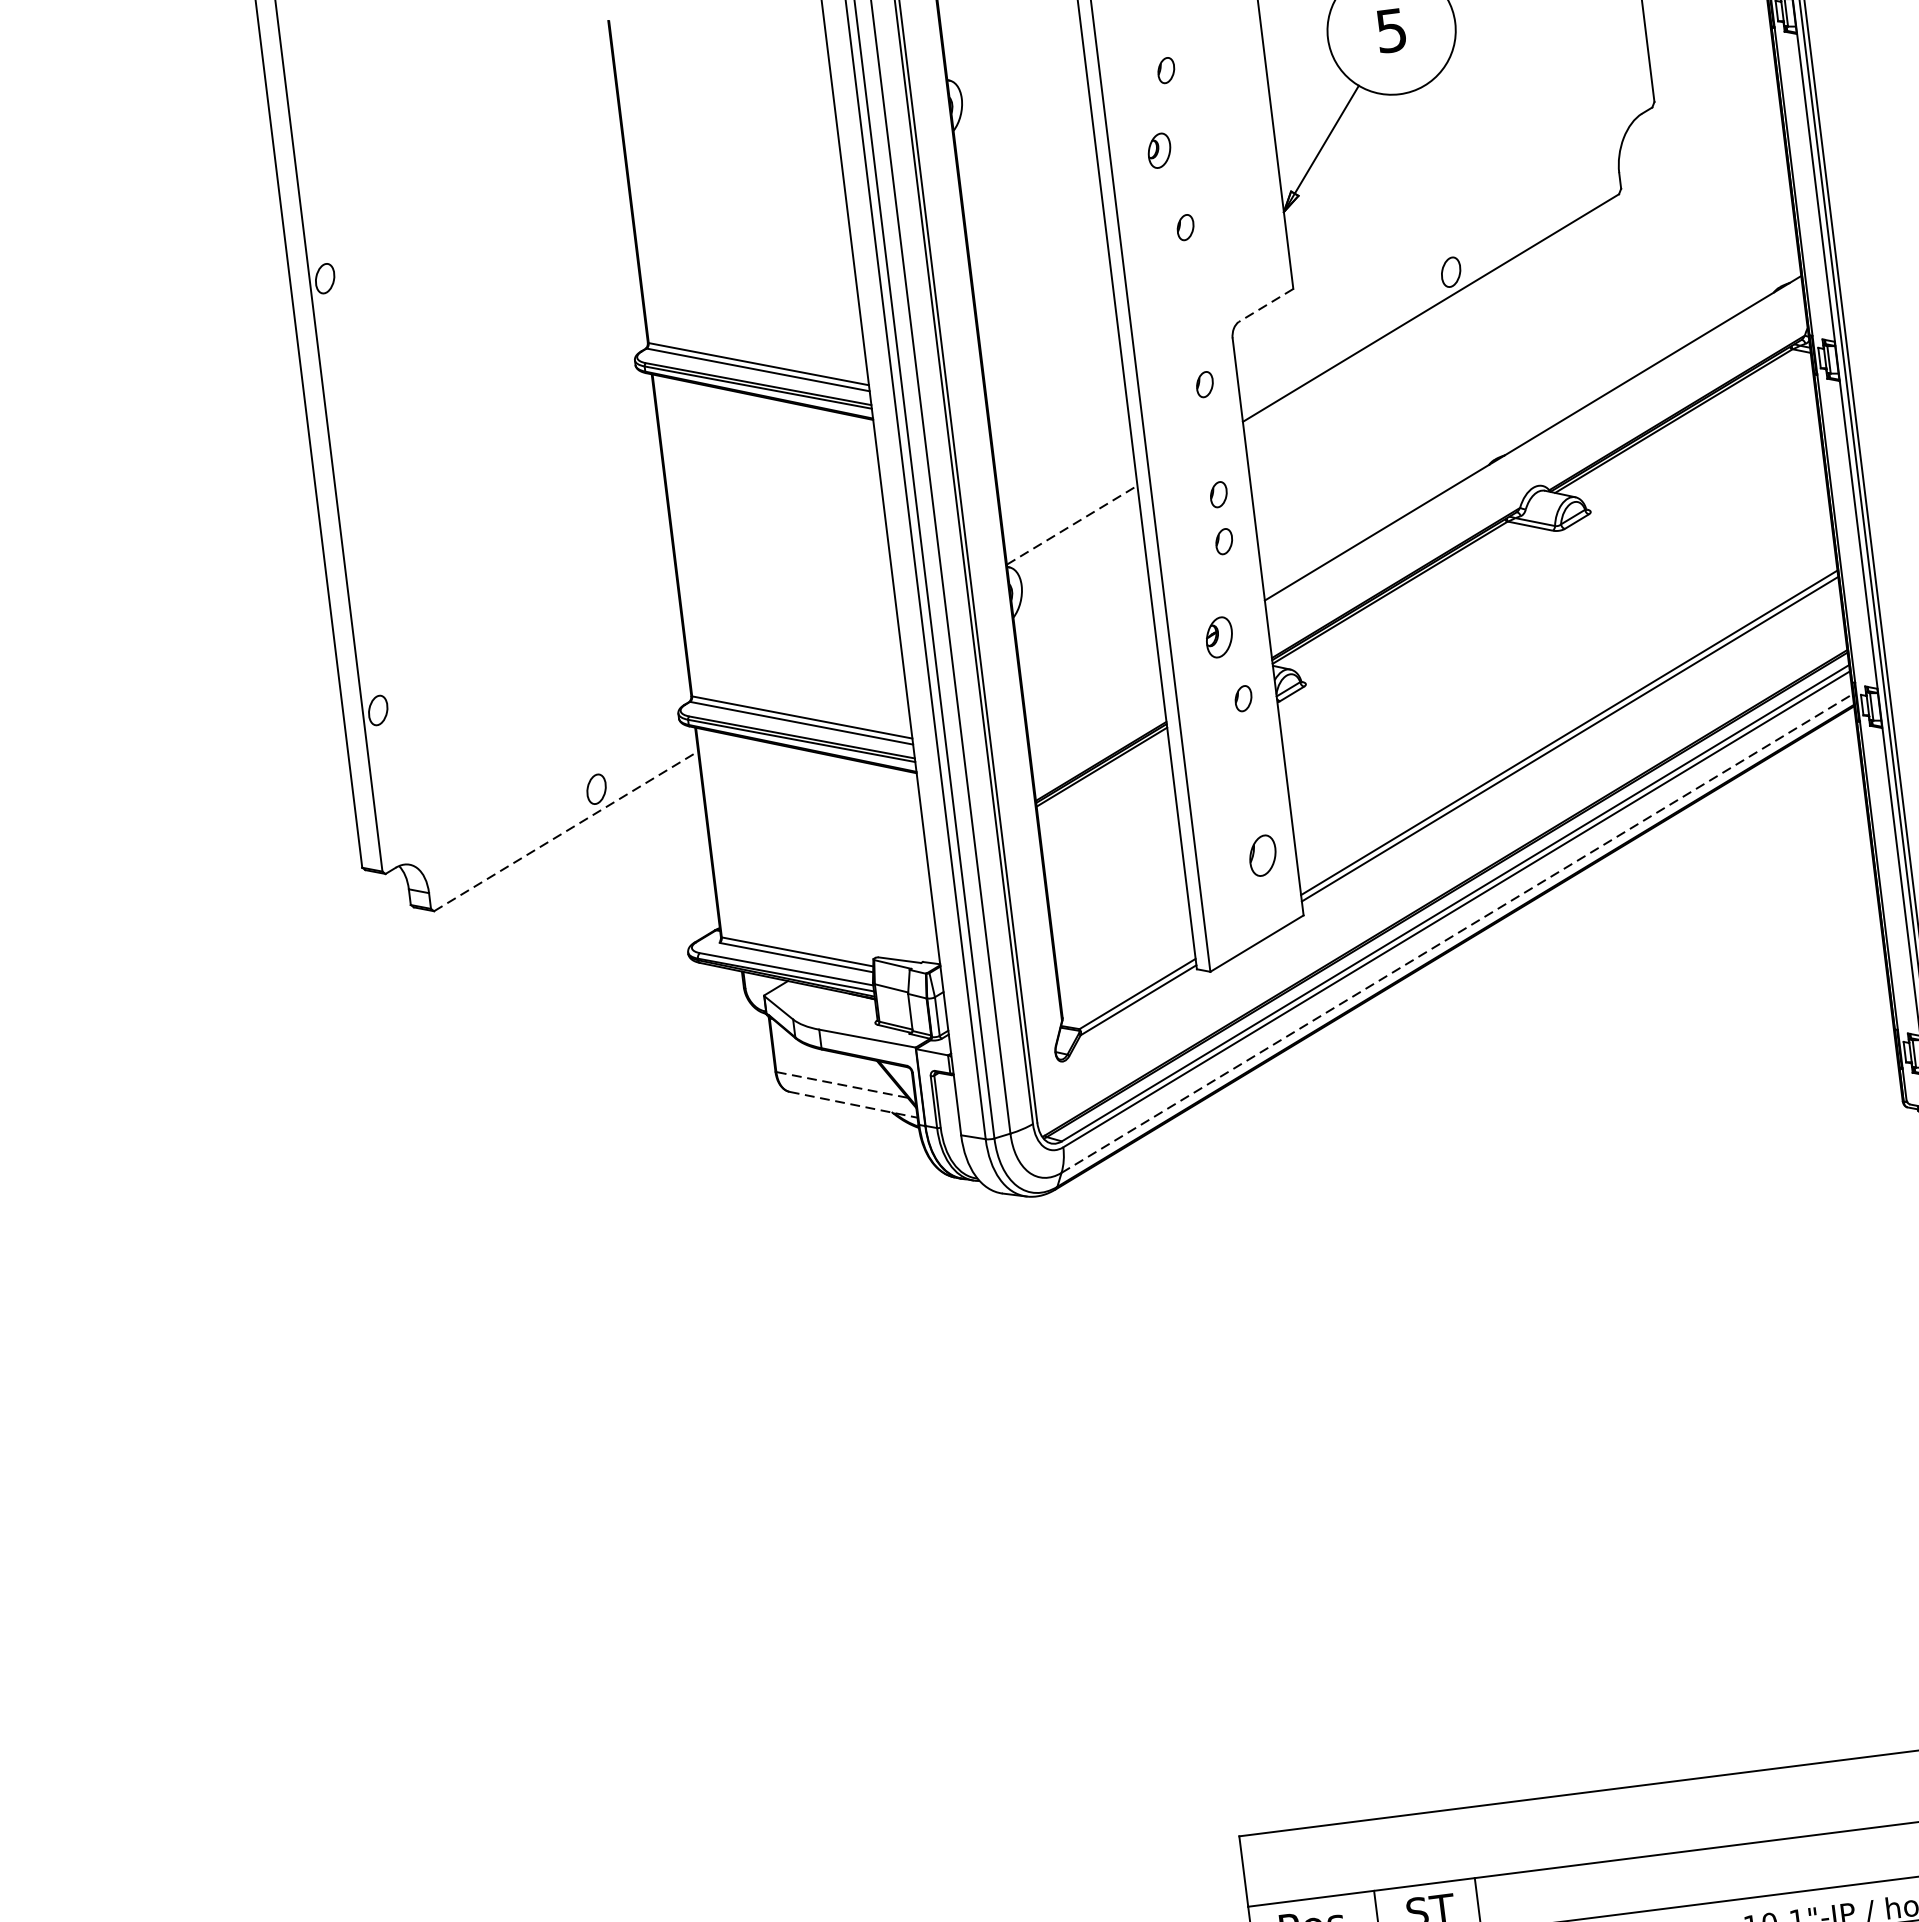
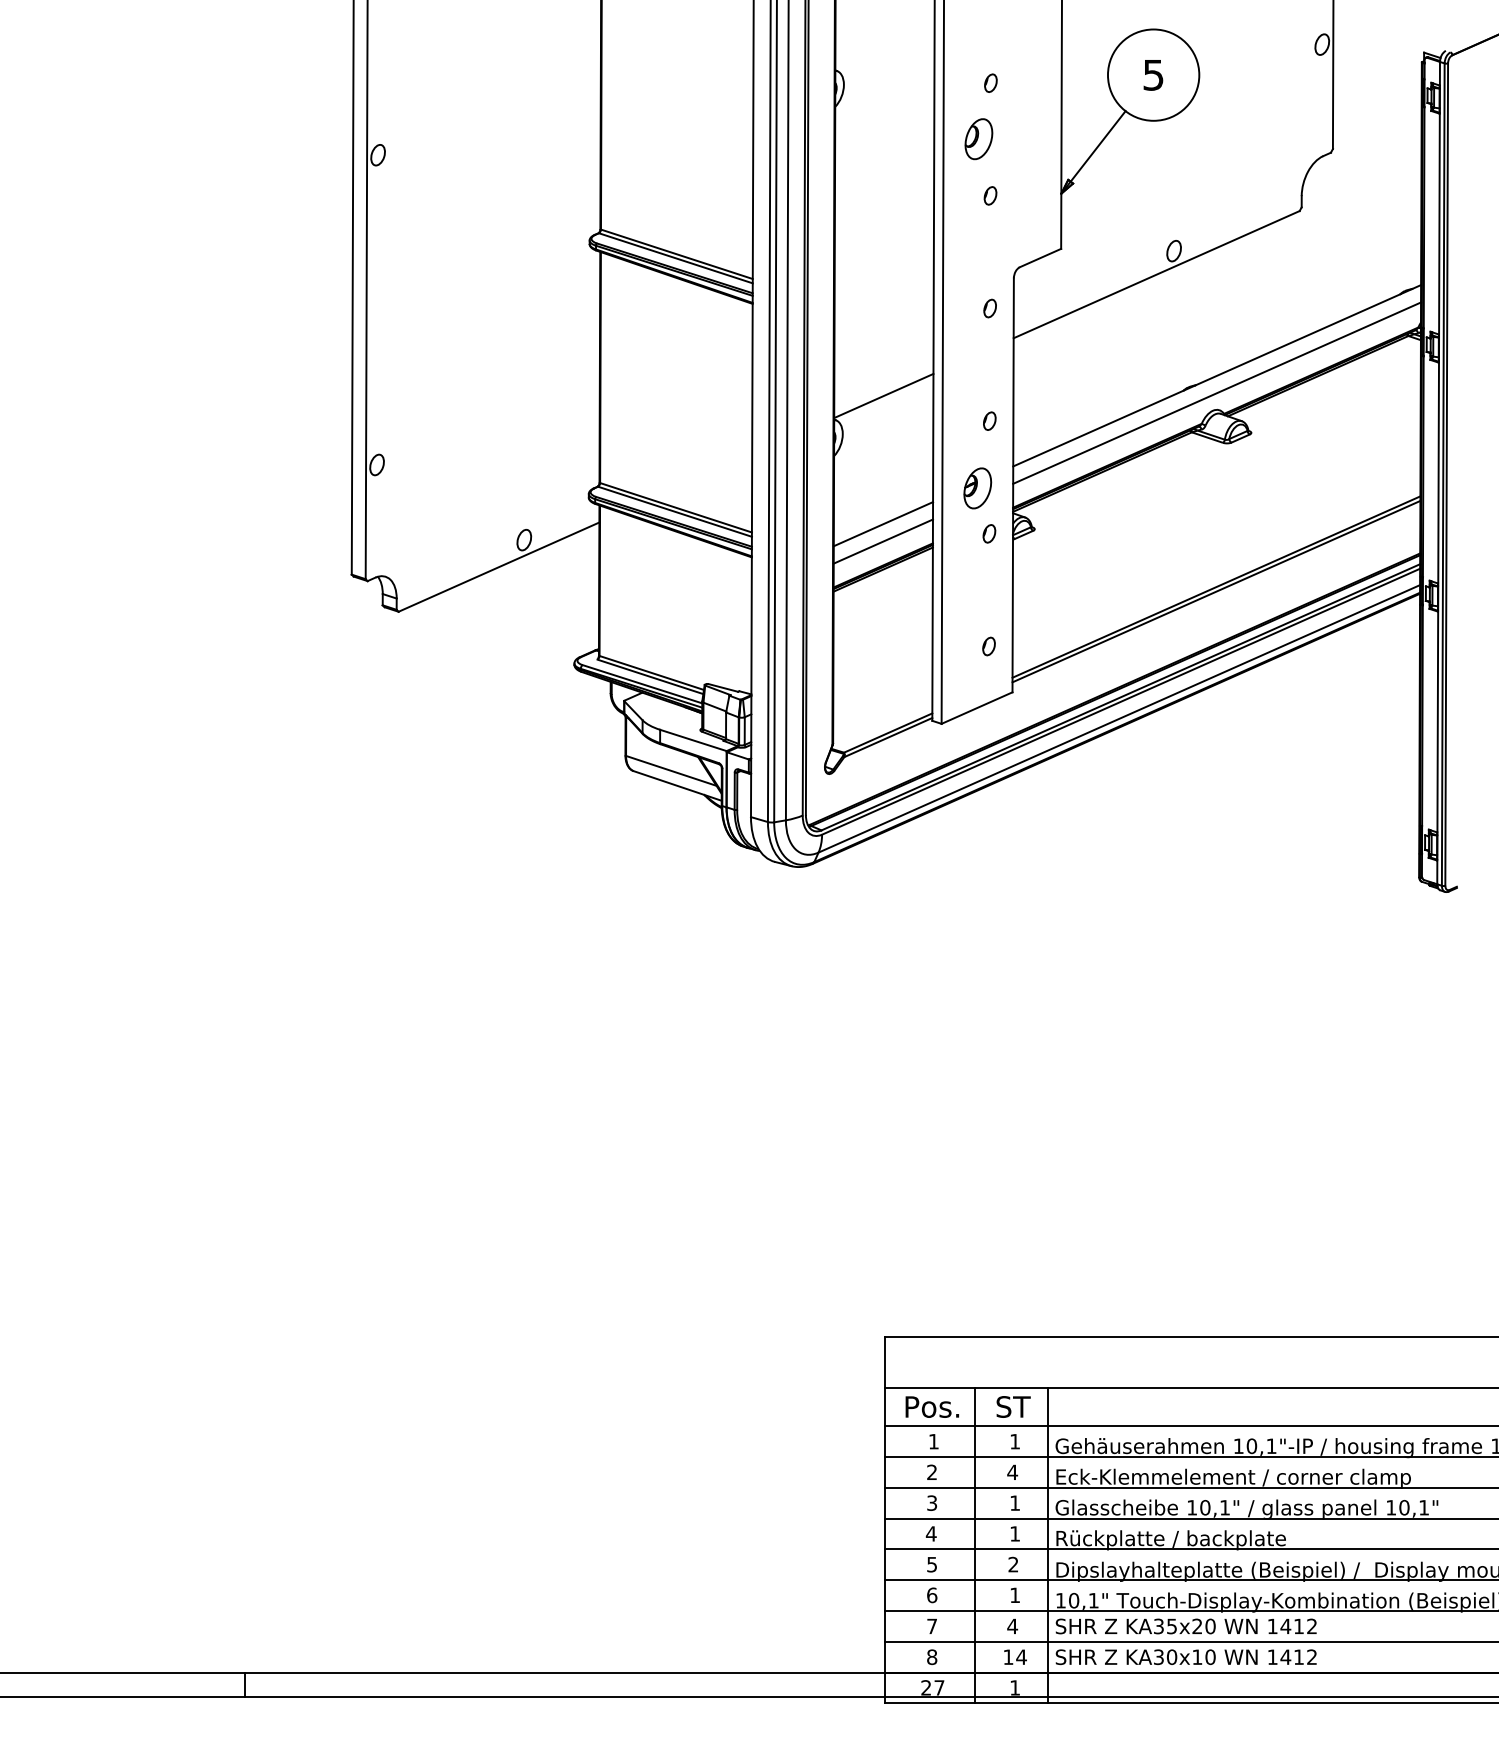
part: (1158, 151) -> (978, 139), size x1.67
line: (1266, 306) -> (1040, 258), dashed -> solid
line: (1536, 461) -> (1217, 392), added
part: (1217, 494) -> (989, 387), removed
line: (1073, 524) -> (884, 395), dashed -> solid
part: (1218, 637) -> (977, 488), size x1.43
line: (1094, 704) -> (883, 524), added
line: (1095, 728) -> (882, 541), added
line: (566, 831) -> (499, 567), dashed -> solid
part: (1262, 855) -> (988, 646), size x0.62
line: (1457, 933) -> (1119, 718), dashed -> solid
line: (842, 1084) -> (671, 770), dashed -> solid
line: (854, 1105) -> (678, 786), dashed -> solid

